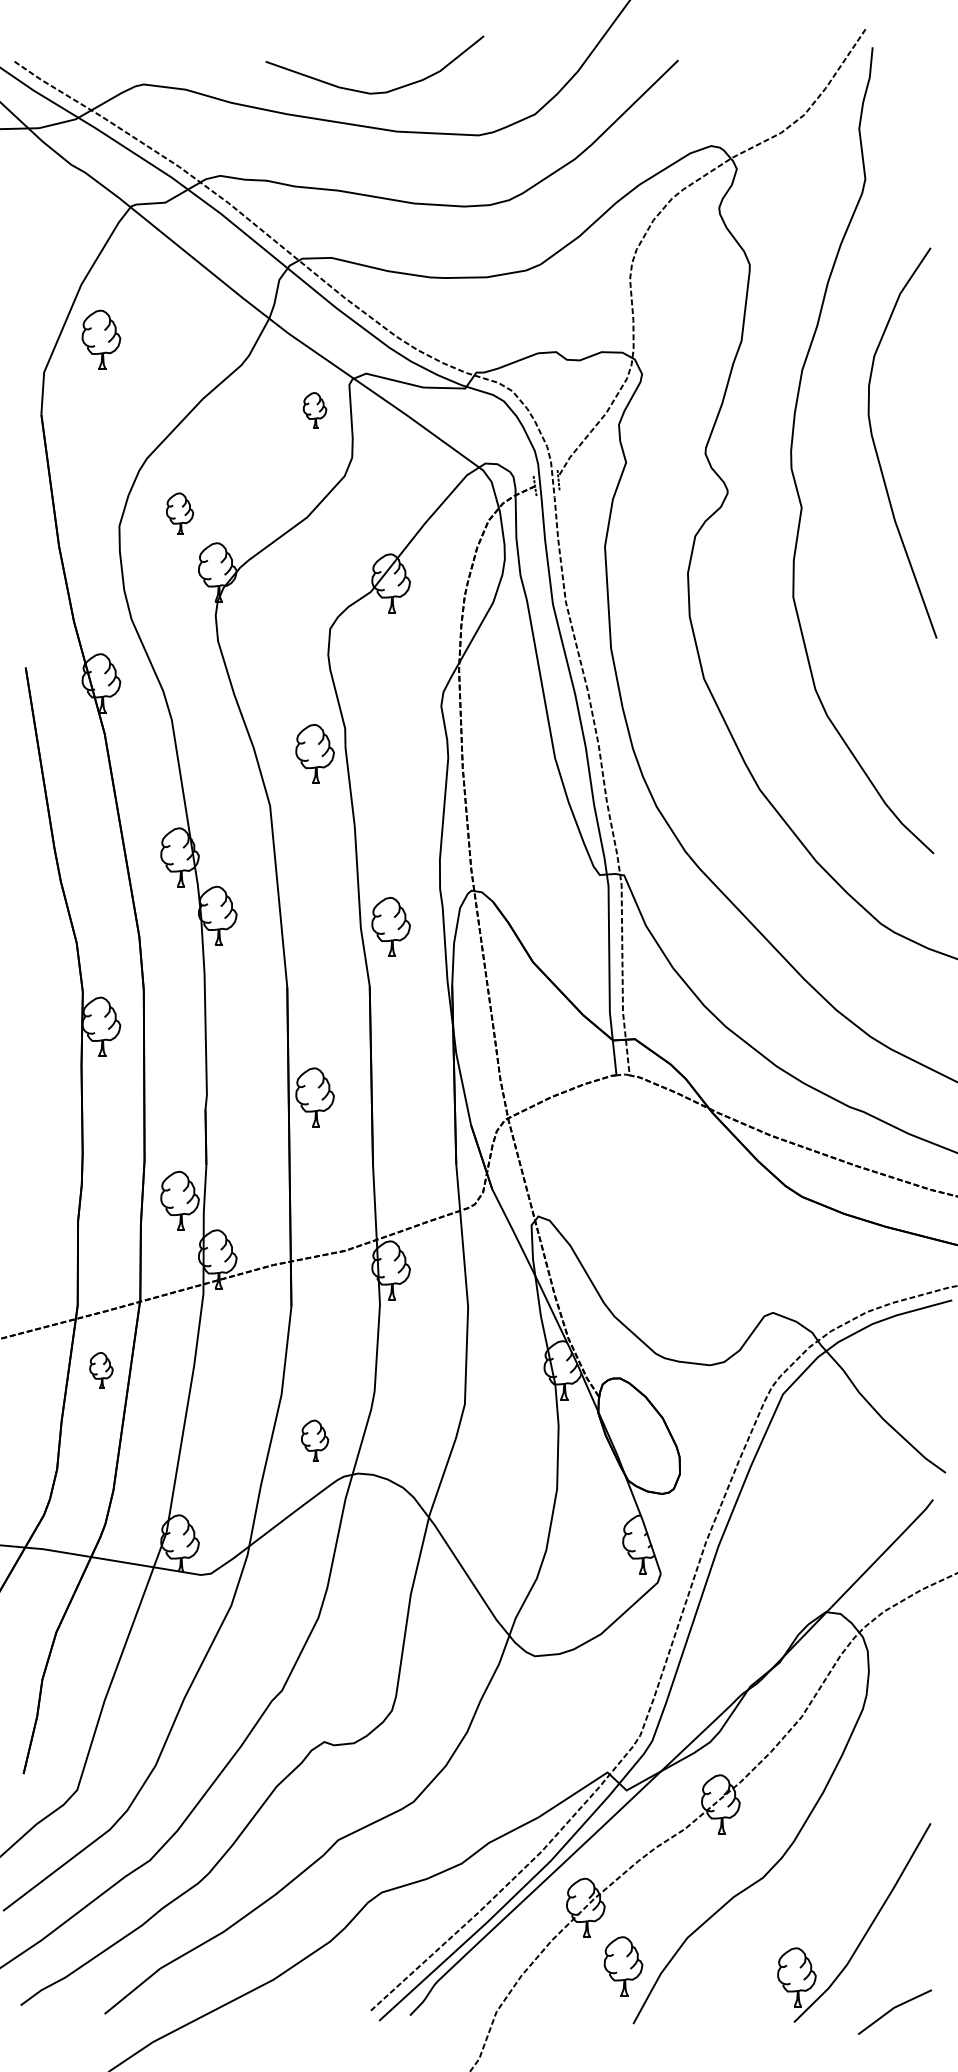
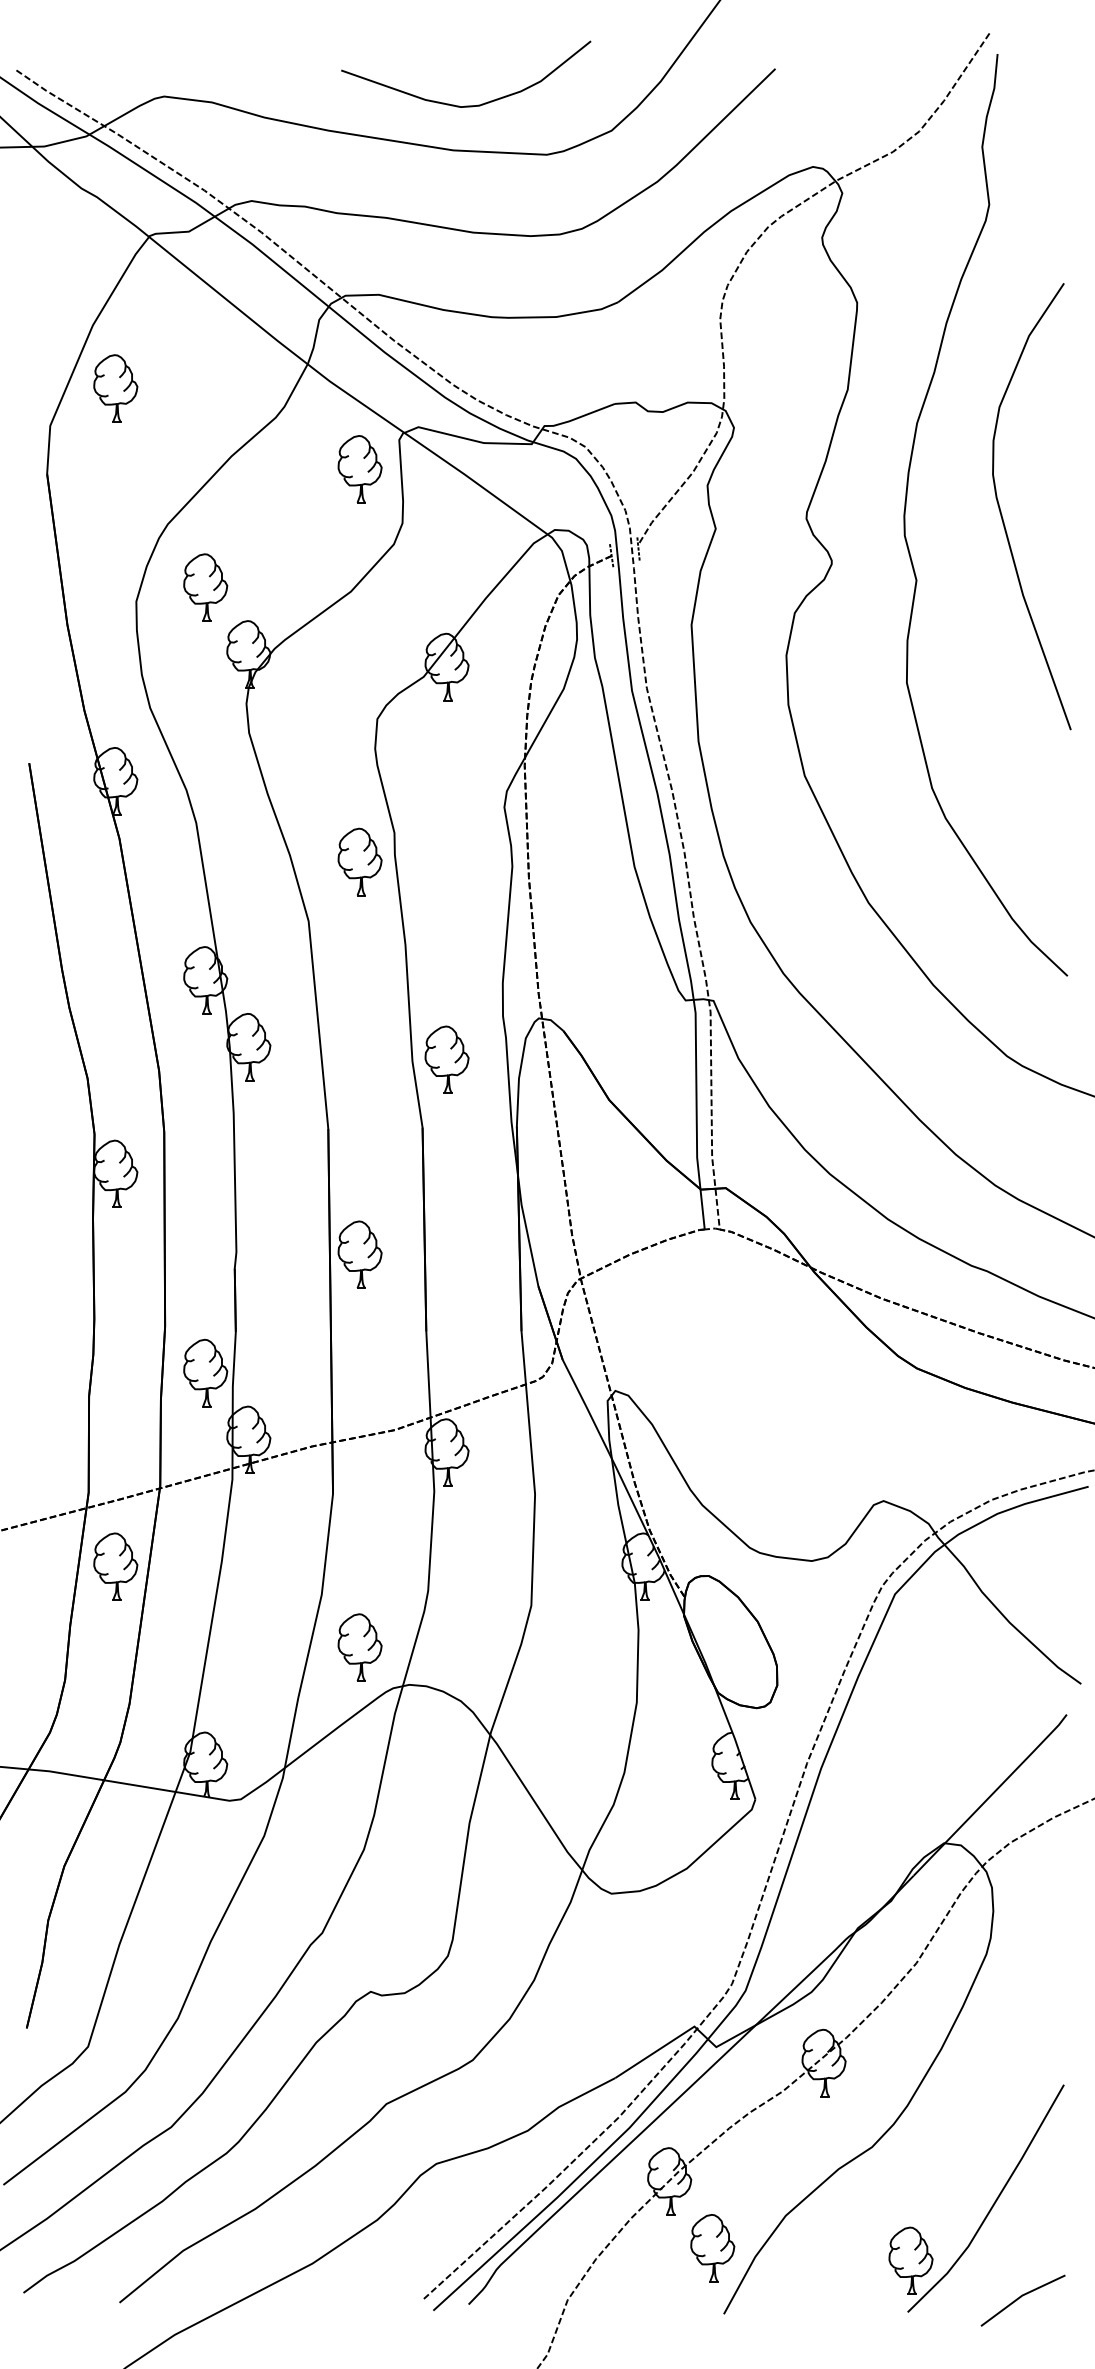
curve: (374, 92) -> (465, 105), moved
part: (314, 410) -> (359, 469), size x1.67
part: (179, 513) -> (205, 587), size x1.43
part: (101, 1370) -> (115, 1566), size x1.67
part: (314, 1440) -> (359, 1647), size x1.43

